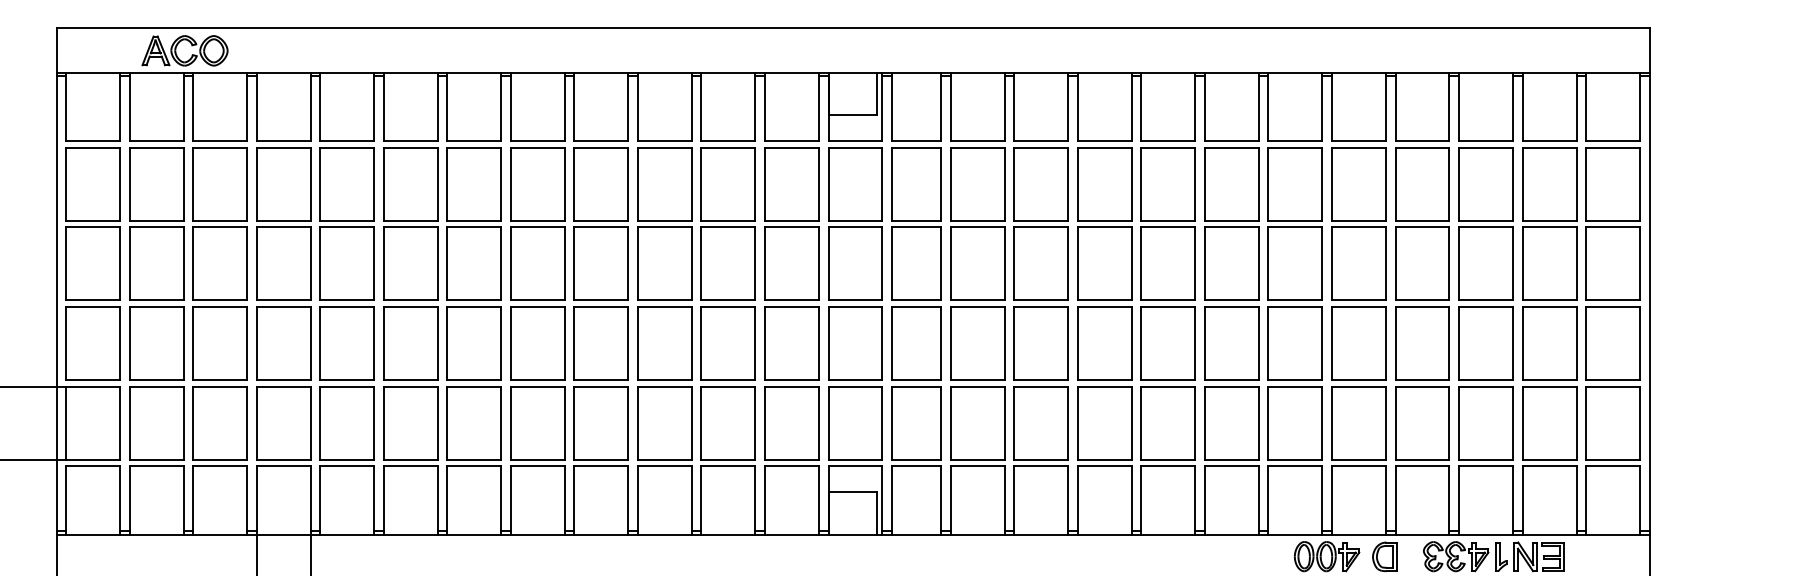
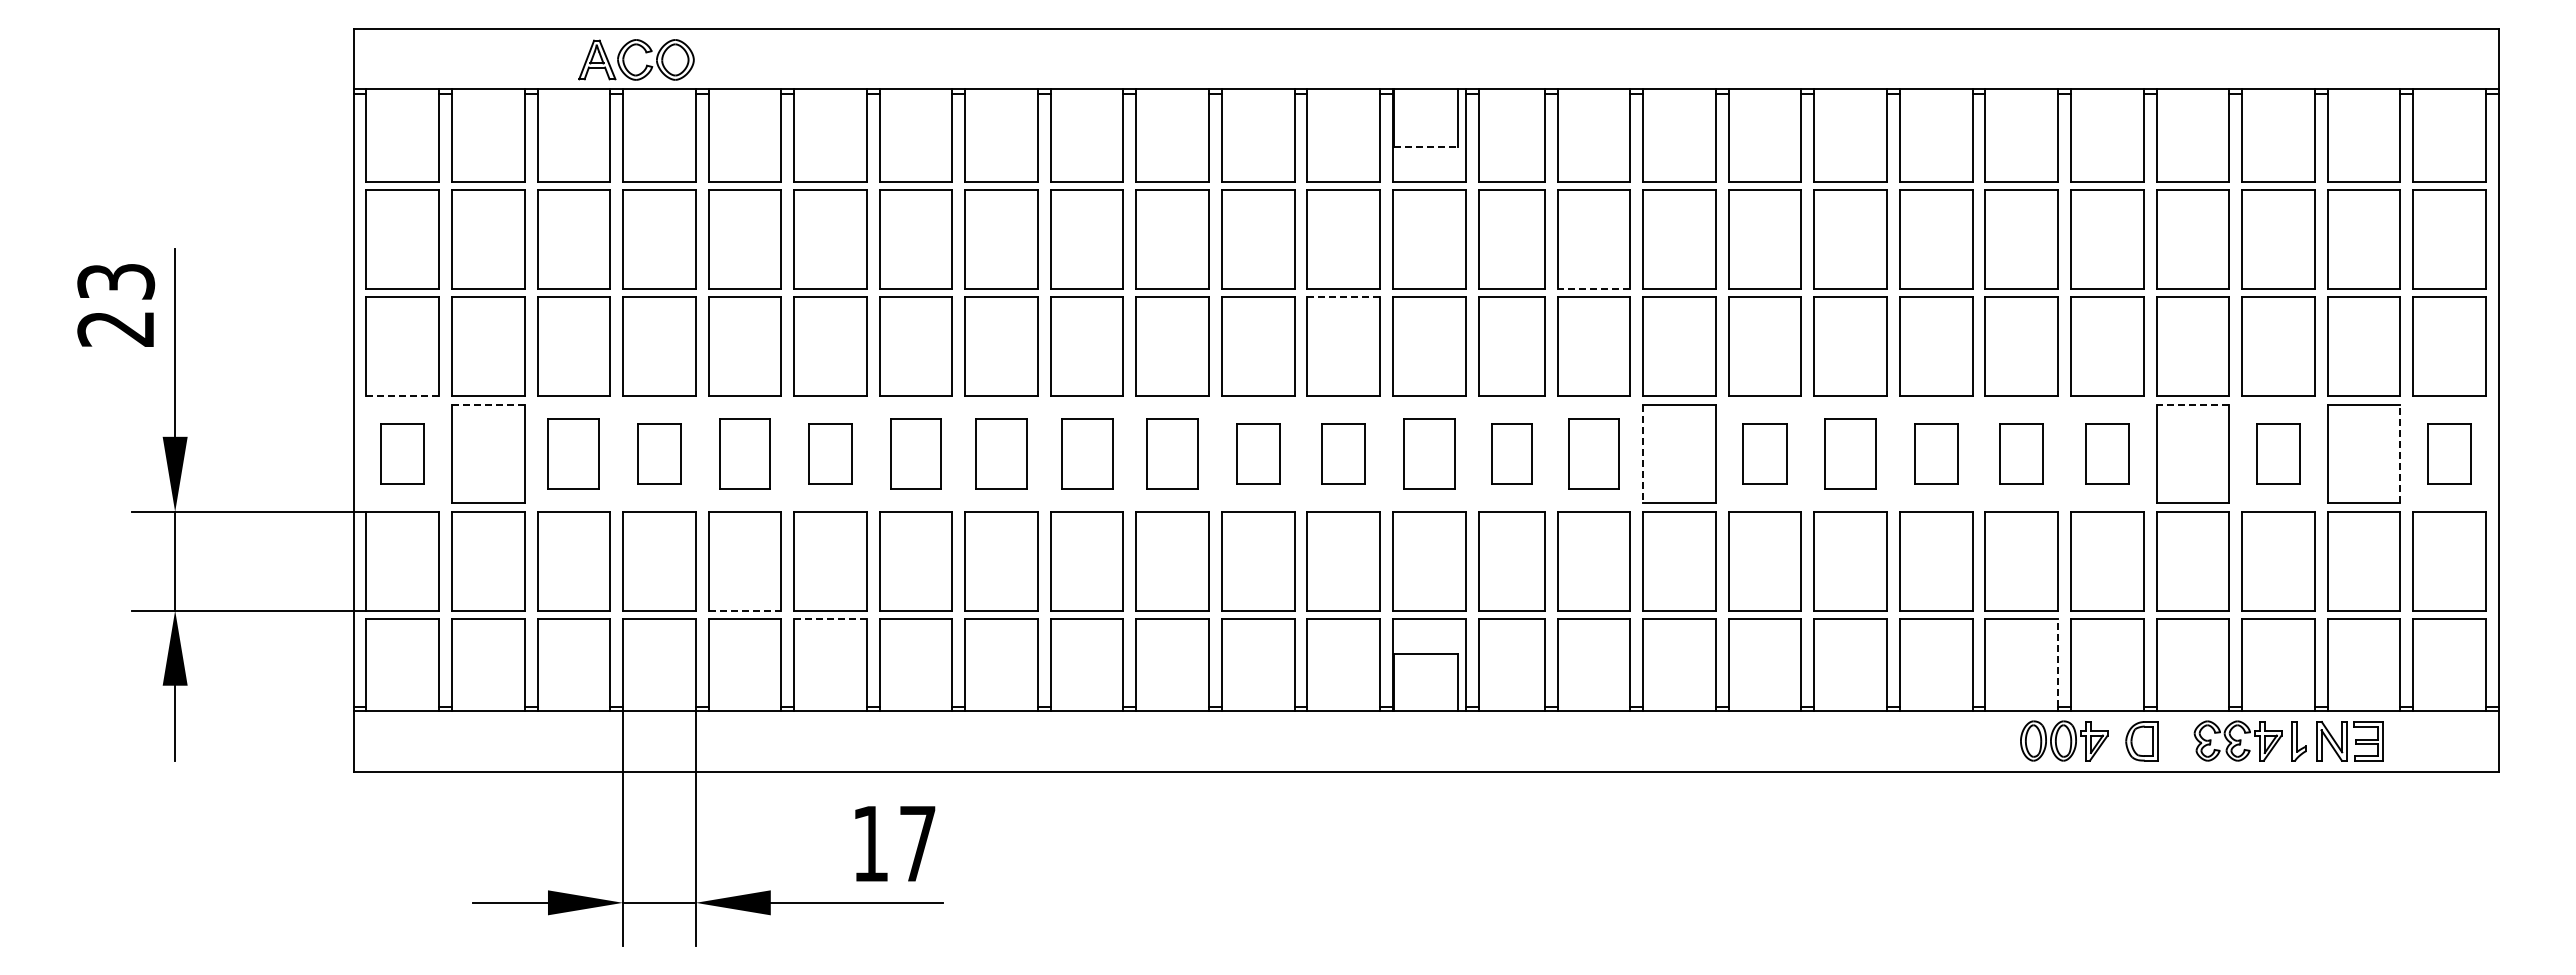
part: (191, 46) -> (645, 53), moved
line: (853, 115) -> (1426, 146), solid -> dashed
line: (977, 220) -> (1593, 288), solid -> dashed
line: (792, 227) -> (1344, 297), solid -> dashed
line: (93, 300) -> (403, 396), solid -> dashed
line: (156, 306) -> (488, 404), solid -> dashed
line: (1422, 306) -> (2192, 404), solid -> dashed
part: (92, 343) -> (402, 453), size x0.6
part: (219, 343) -> (573, 453), size x0.7
part: (283, 343) -> (659, 453), size x0.6
part: (346, 343) -> (744, 453), size x0.7
part: (410, 343) -> (830, 453), size x0.6
part: (473, 343) -> (915, 453), size x0.7
part: (537, 343) -> (1001, 453), size x0.7
part: (600, 343) -> (1086, 453), size x0.7
part: (664, 343) -> (1172, 453), size x0.7
part: (728, 343) -> (1258, 453), size x0.6
part: (791, 343) -> (1343, 453), size x0.6
part: (855, 343) -> (1429, 453), size x0.7
part: (916, 343) -> (1511, 453), size x0.6
part: (977, 343) -> (1593, 453), size x0.7
line: (1014, 343) -> (1643, 454), solid -> dashed
part: (1104, 343) -> (1764, 453), size x0.6
part: (1168, 343) -> (1850, 453), size x0.7
part: (1232, 343) -> (1936, 453), size x0.6
part: (1295, 343) -> (2021, 453), size x0.6
part: (1359, 343) -> (2107, 453), size x0.6
part: (1486, 343) -> (2278, 453), size x0.6
line: (1576, 343) -> (2400, 453), solid -> dashed
part: (1613, 343) -> (2449, 453), size x0.6
line: (347, 459) -> (745, 610), solid -> dashed
line: (410, 466) -> (830, 619), solid -> dashed
line: (1322, 499) -> (2058, 663), solid -> dashed

